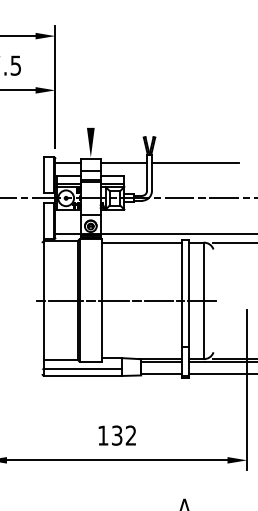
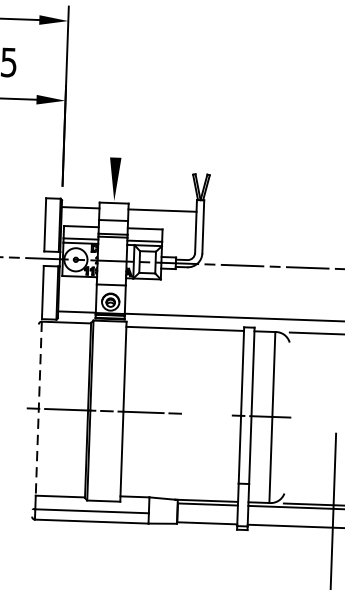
line: (194, 162) -> (266, 213), removed
line: (44, 300) -> (38, 408), solid -> dashed
line: (158, 300) -> (206, 414), removed

